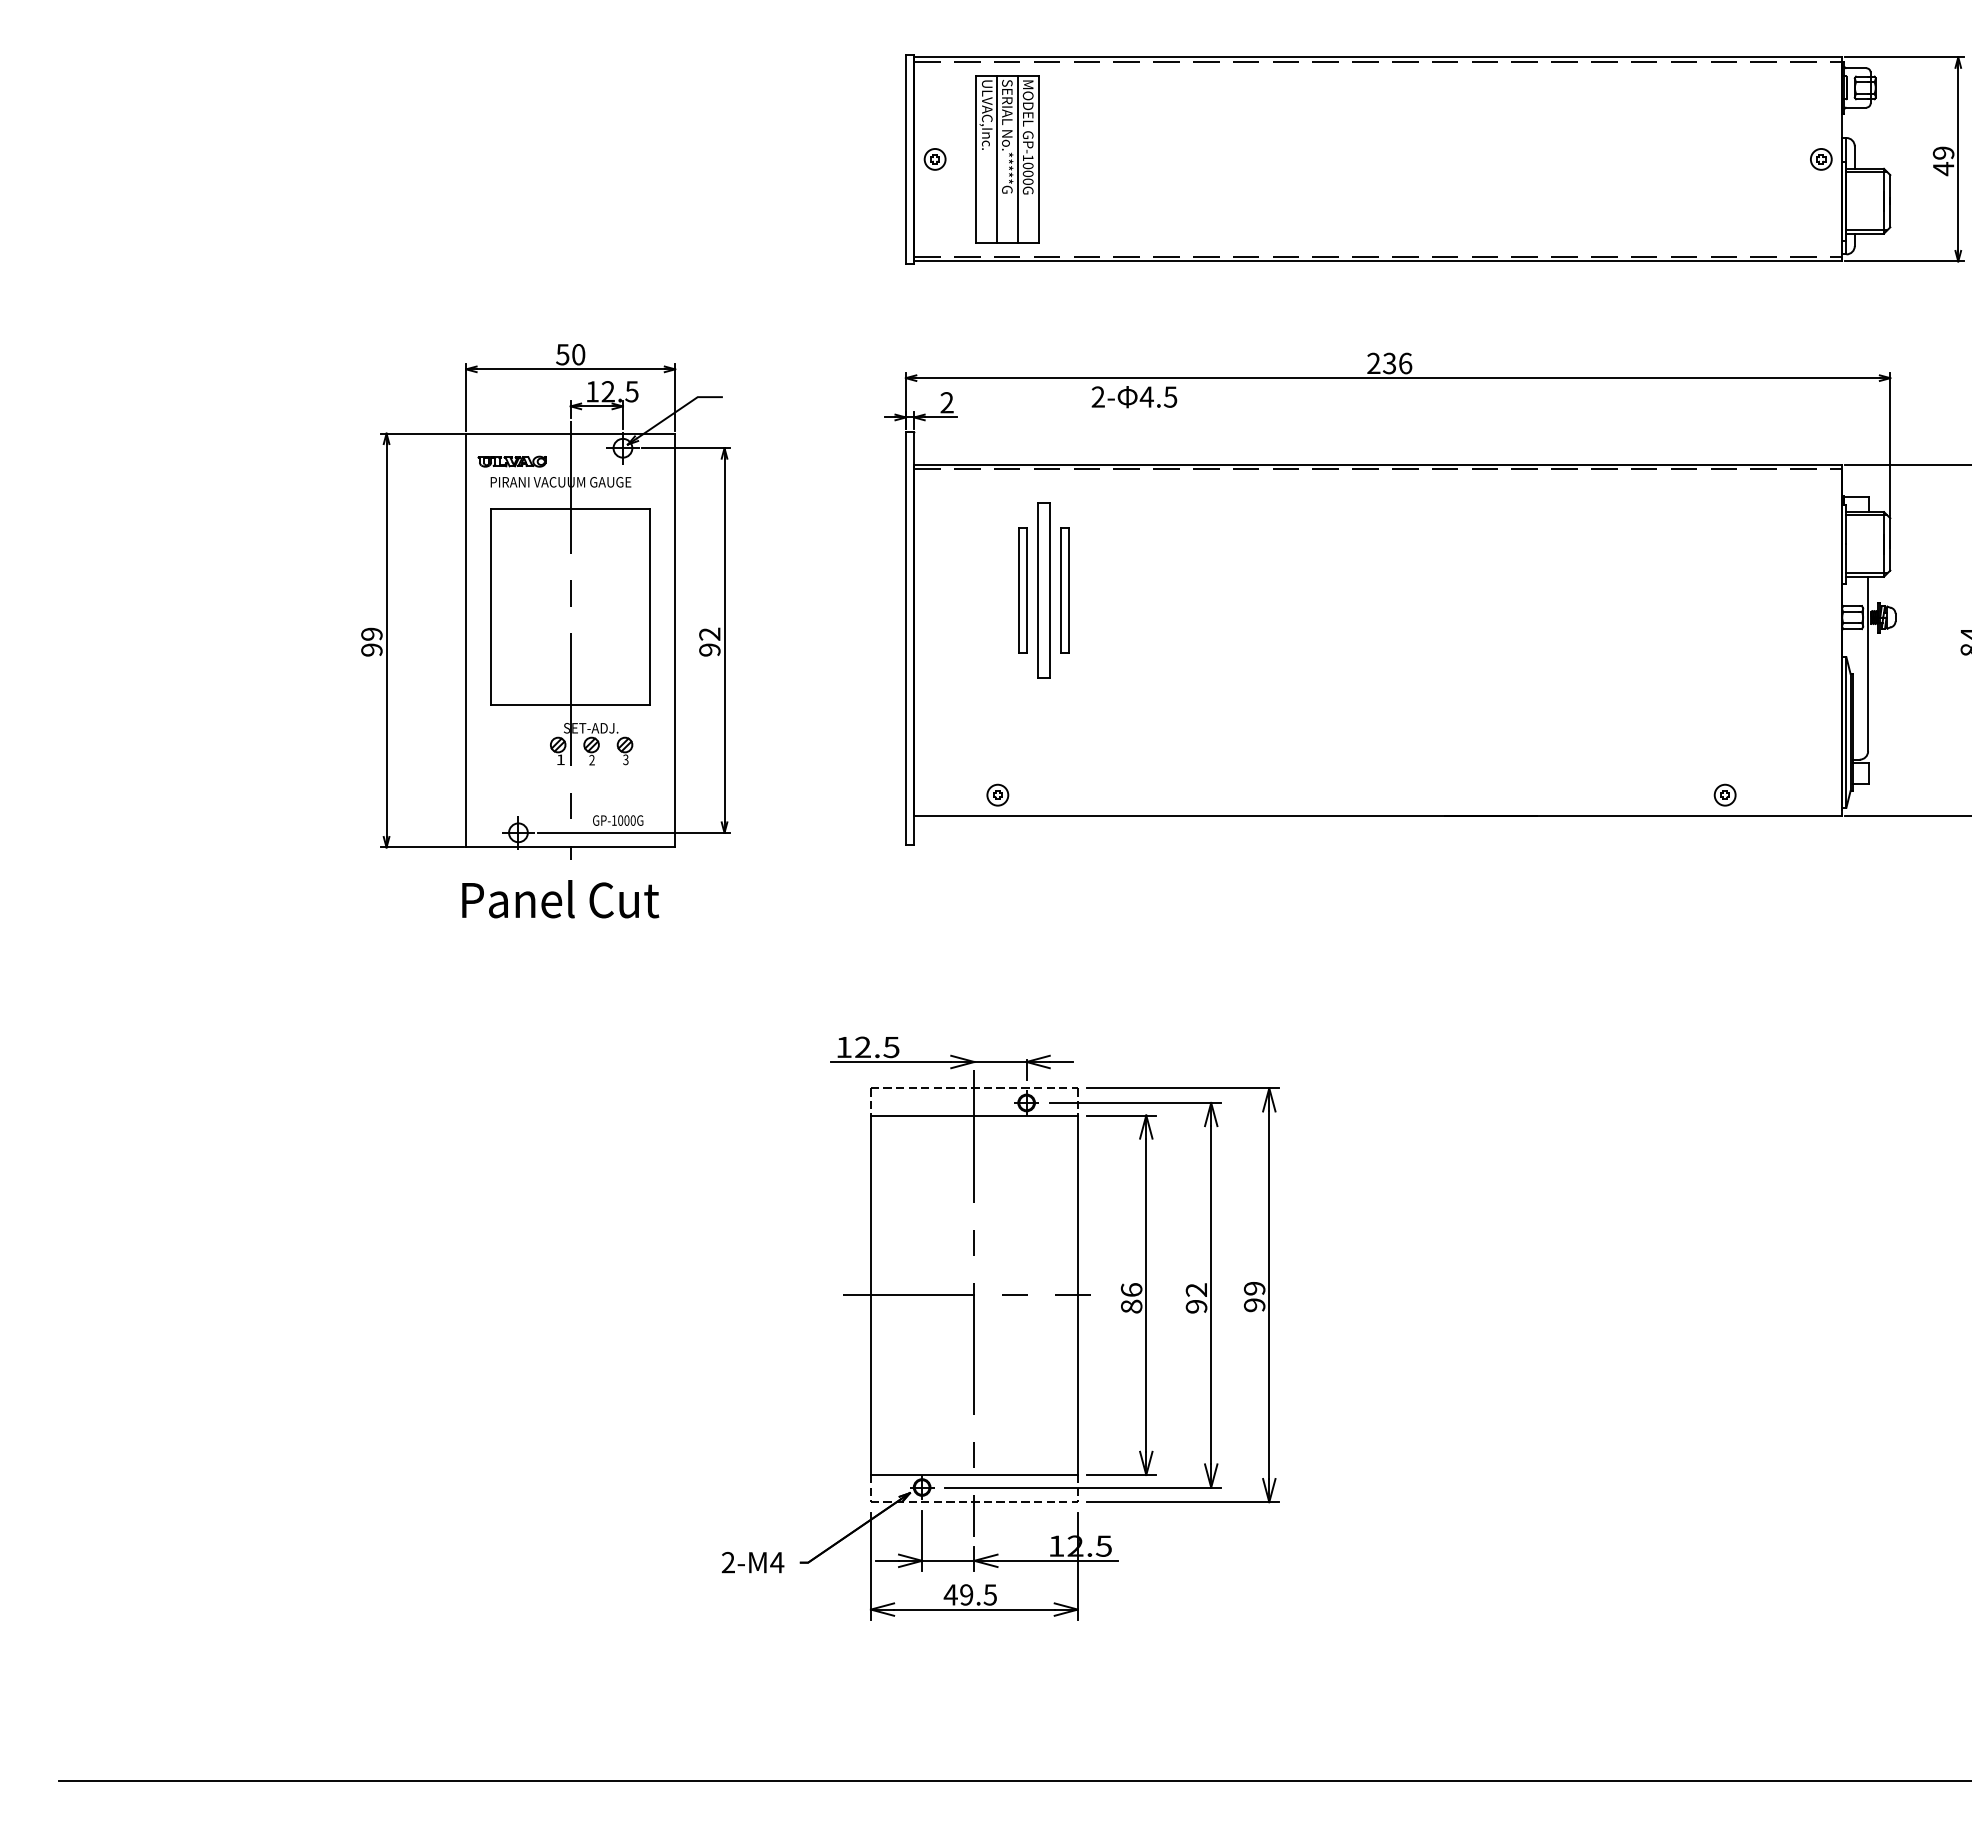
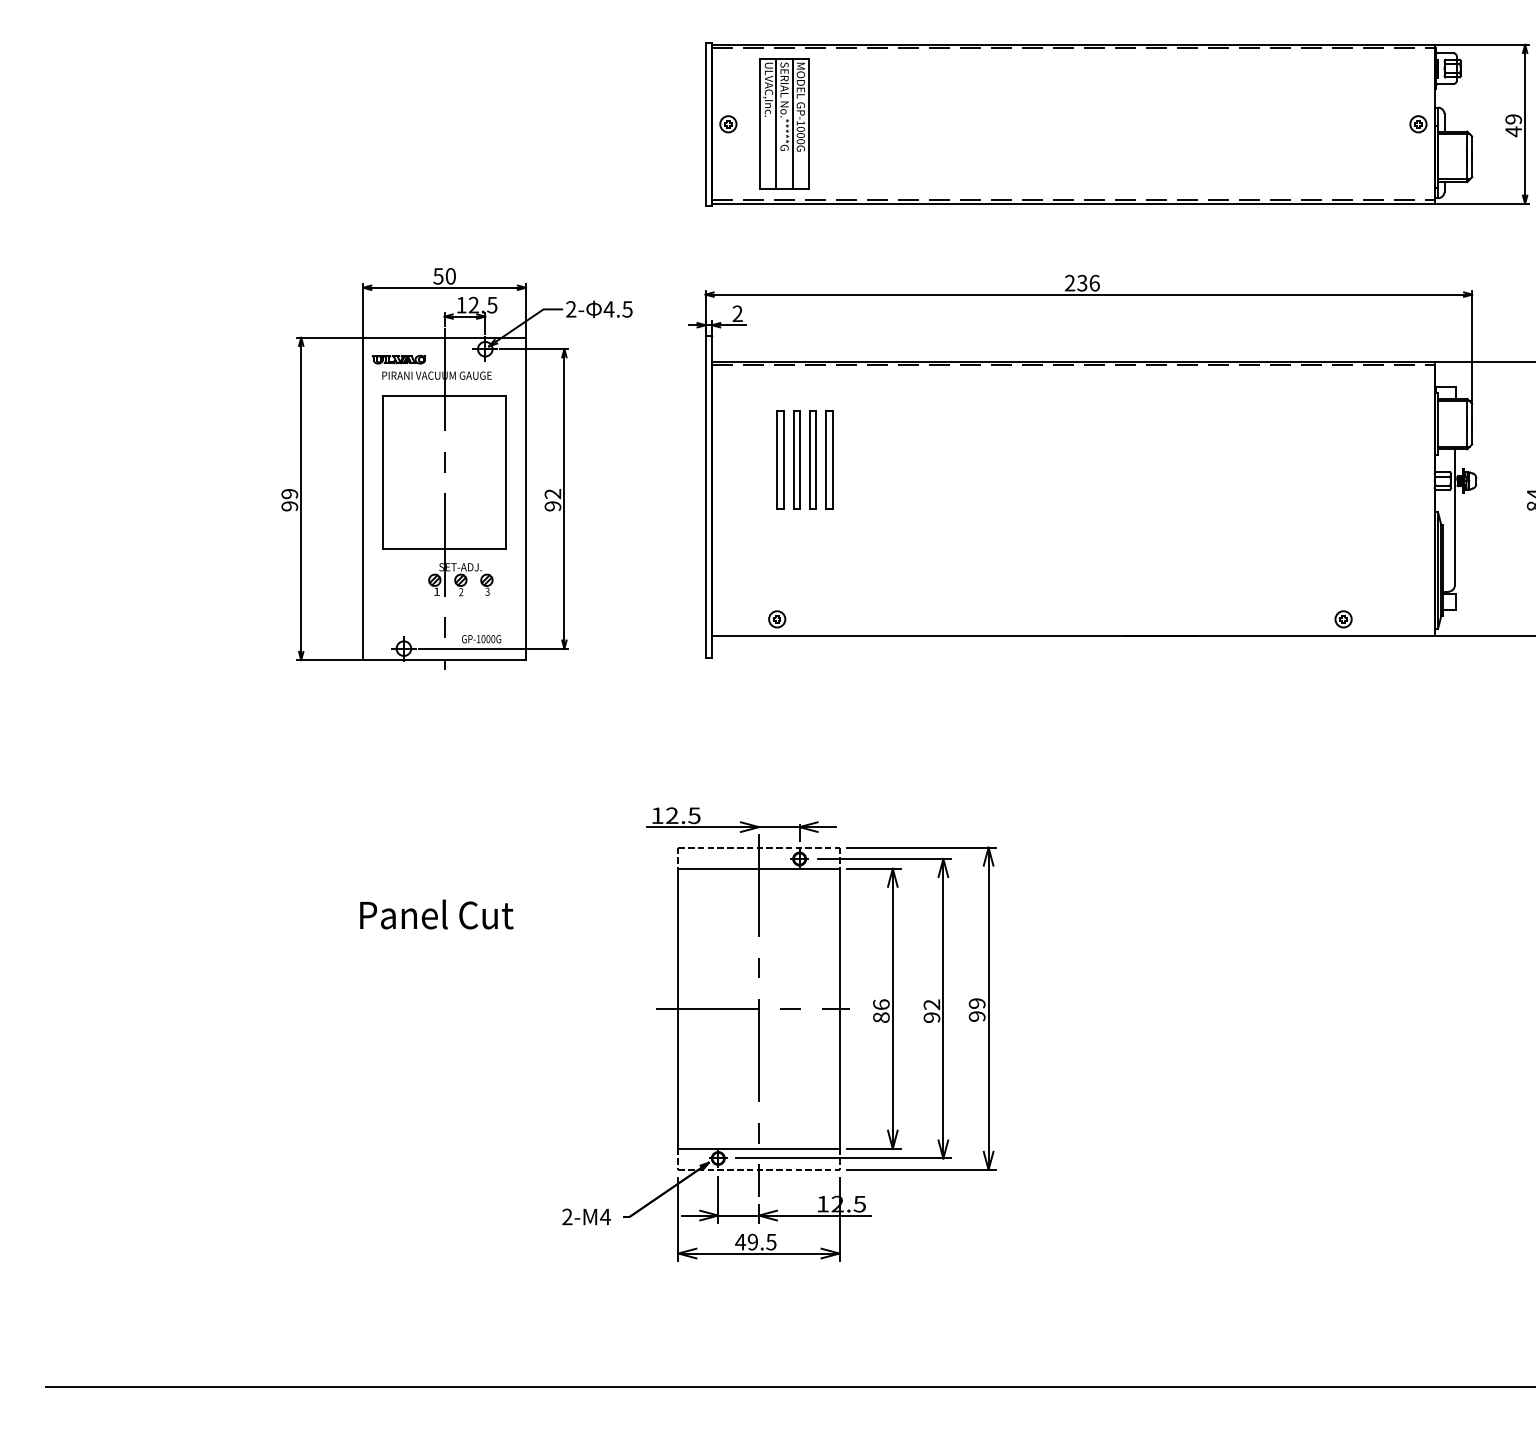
text: (1134, 397) -> (599, 309), moved
part: (1001, 590) -> (780, 459), added
part: (1043, 590) -> (812, 459), size x0.71
text: (560, 899) -> (436, 914), moved

